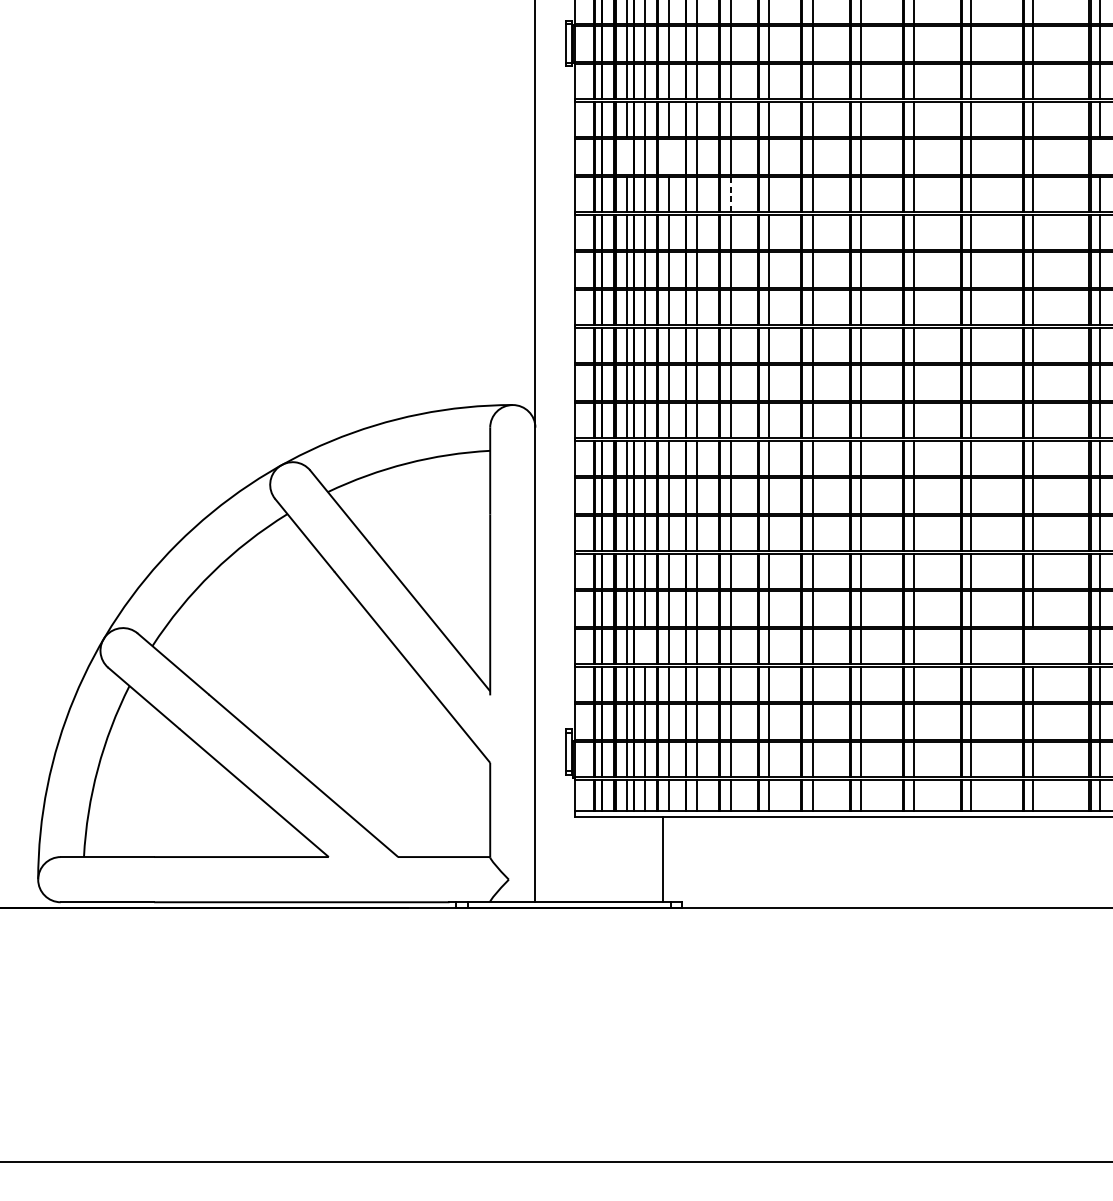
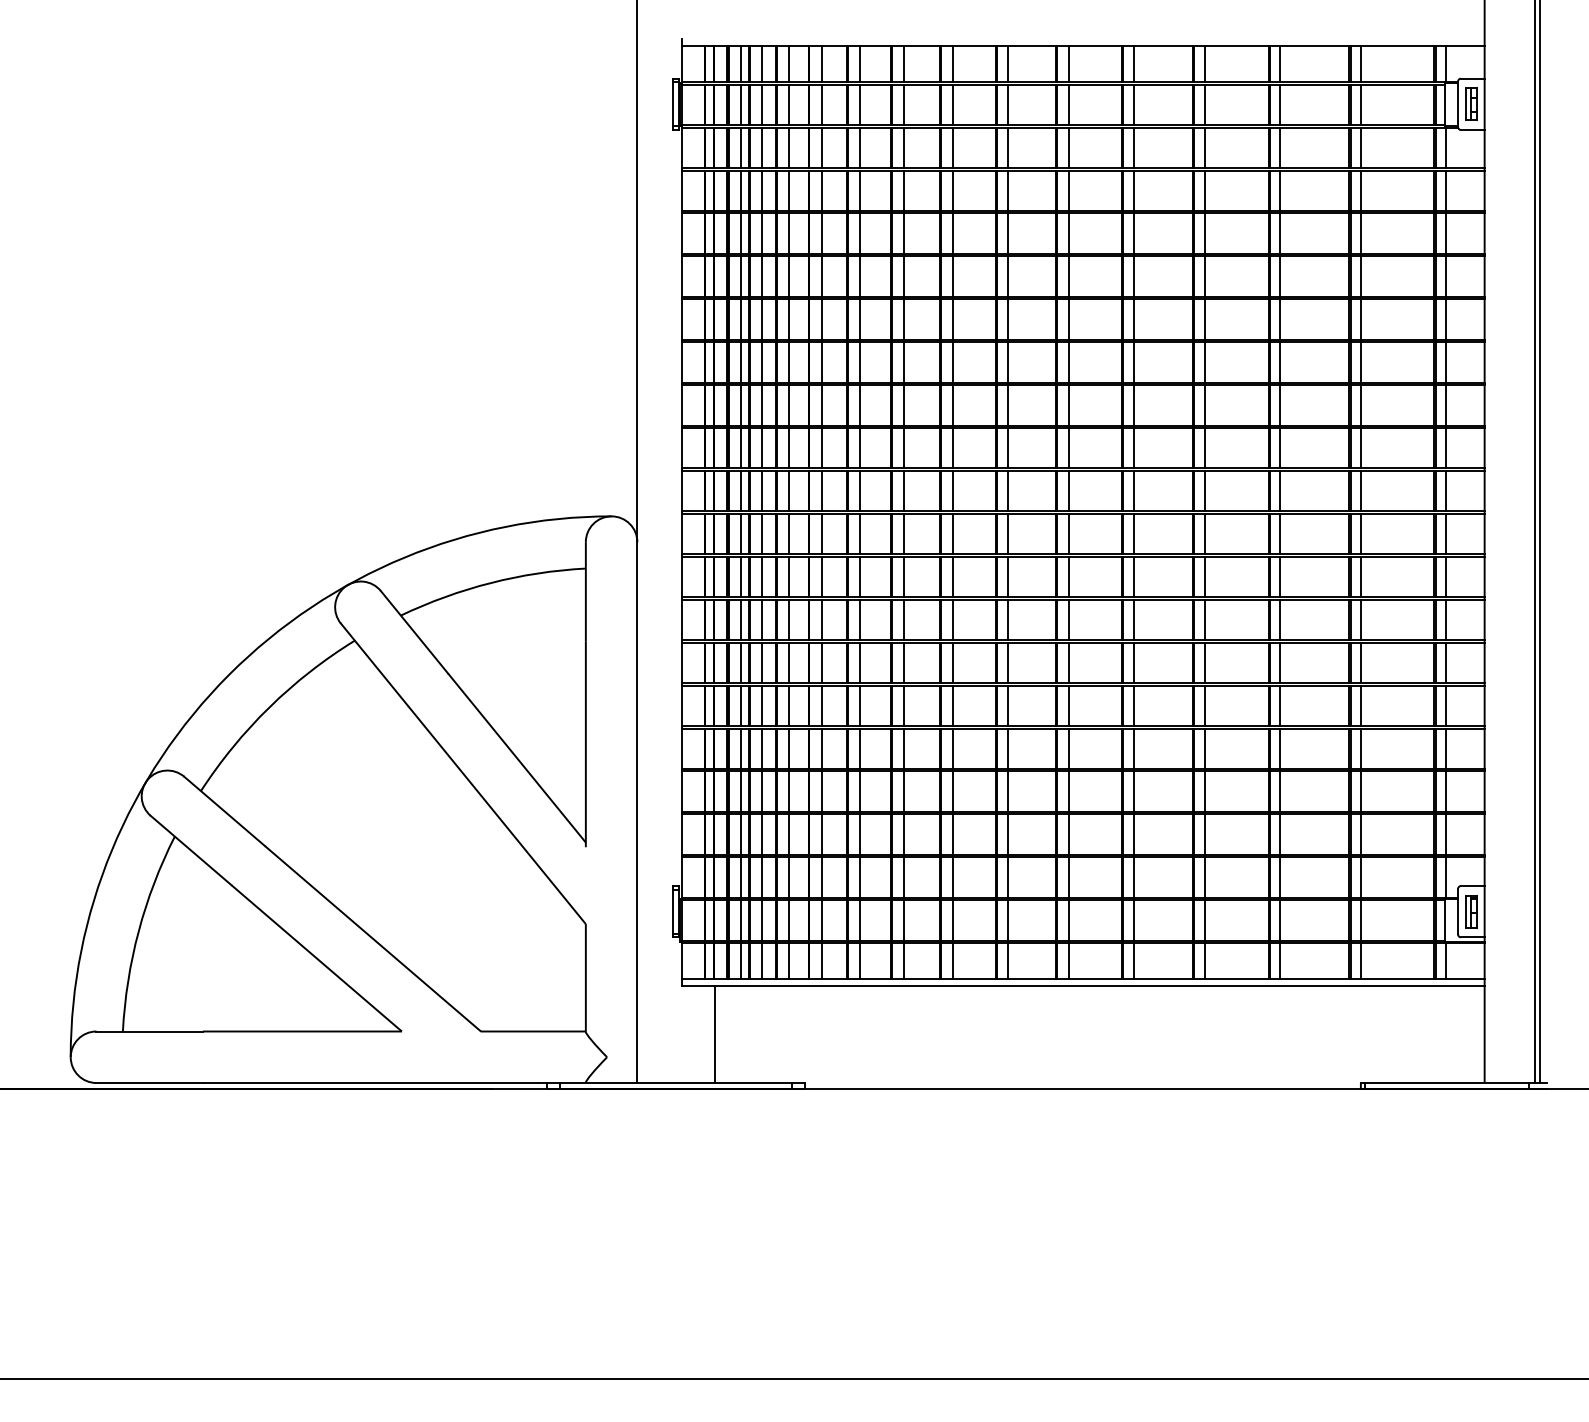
line: (626, 156) -> (741, 233), added
line: (668, 156) -> (789, 233), added
line: (1099, 156) -> (1280, 233), added
line: (730, 195) -> (859, 277), dashed -> solid
line: (645, 646) -> (762, 791), added
line: (1033, 646) -> (1204, 791), added
line: (662, 859) -> (714, 1034), moved

